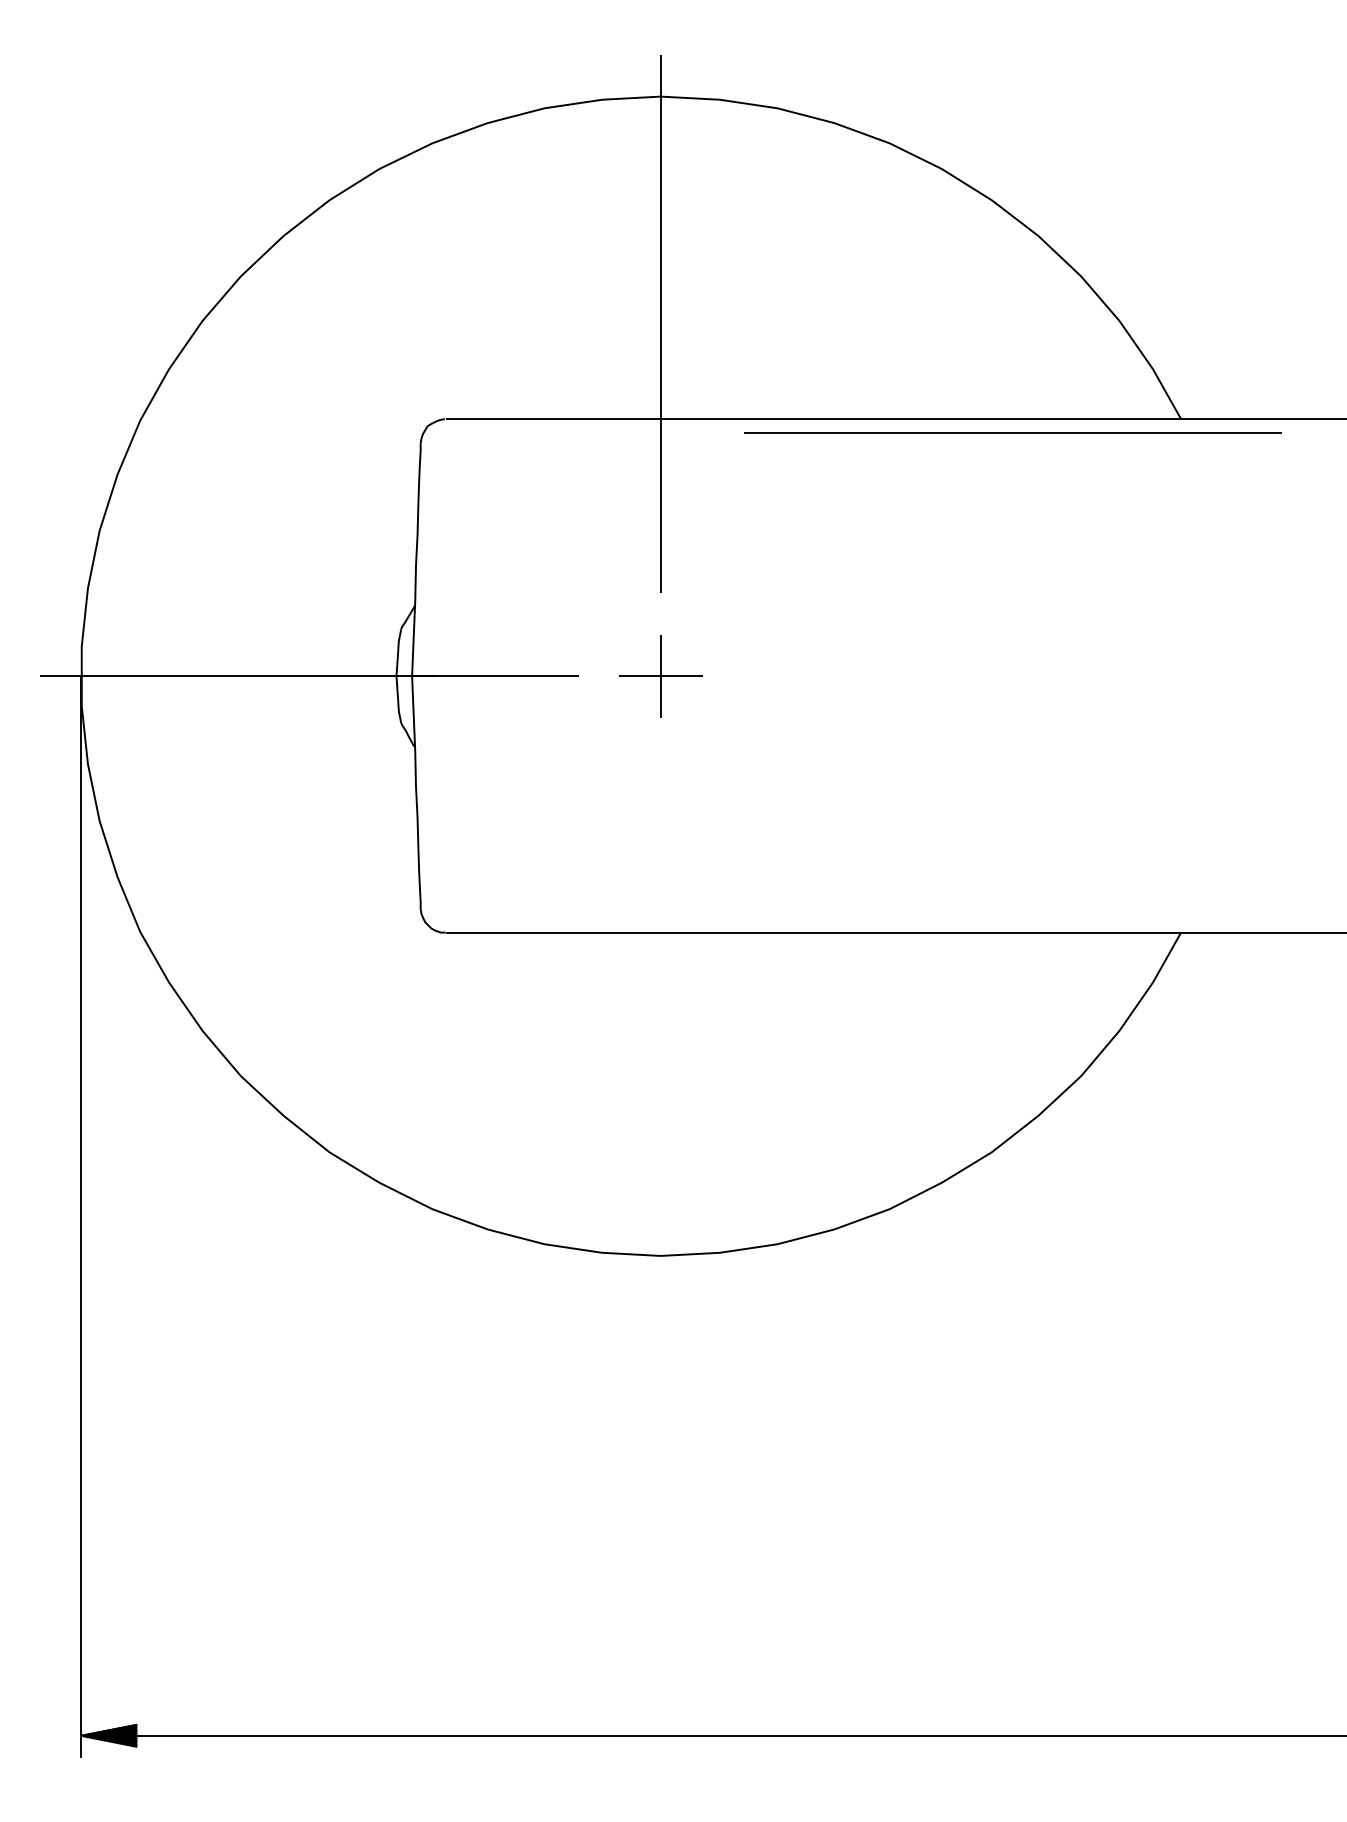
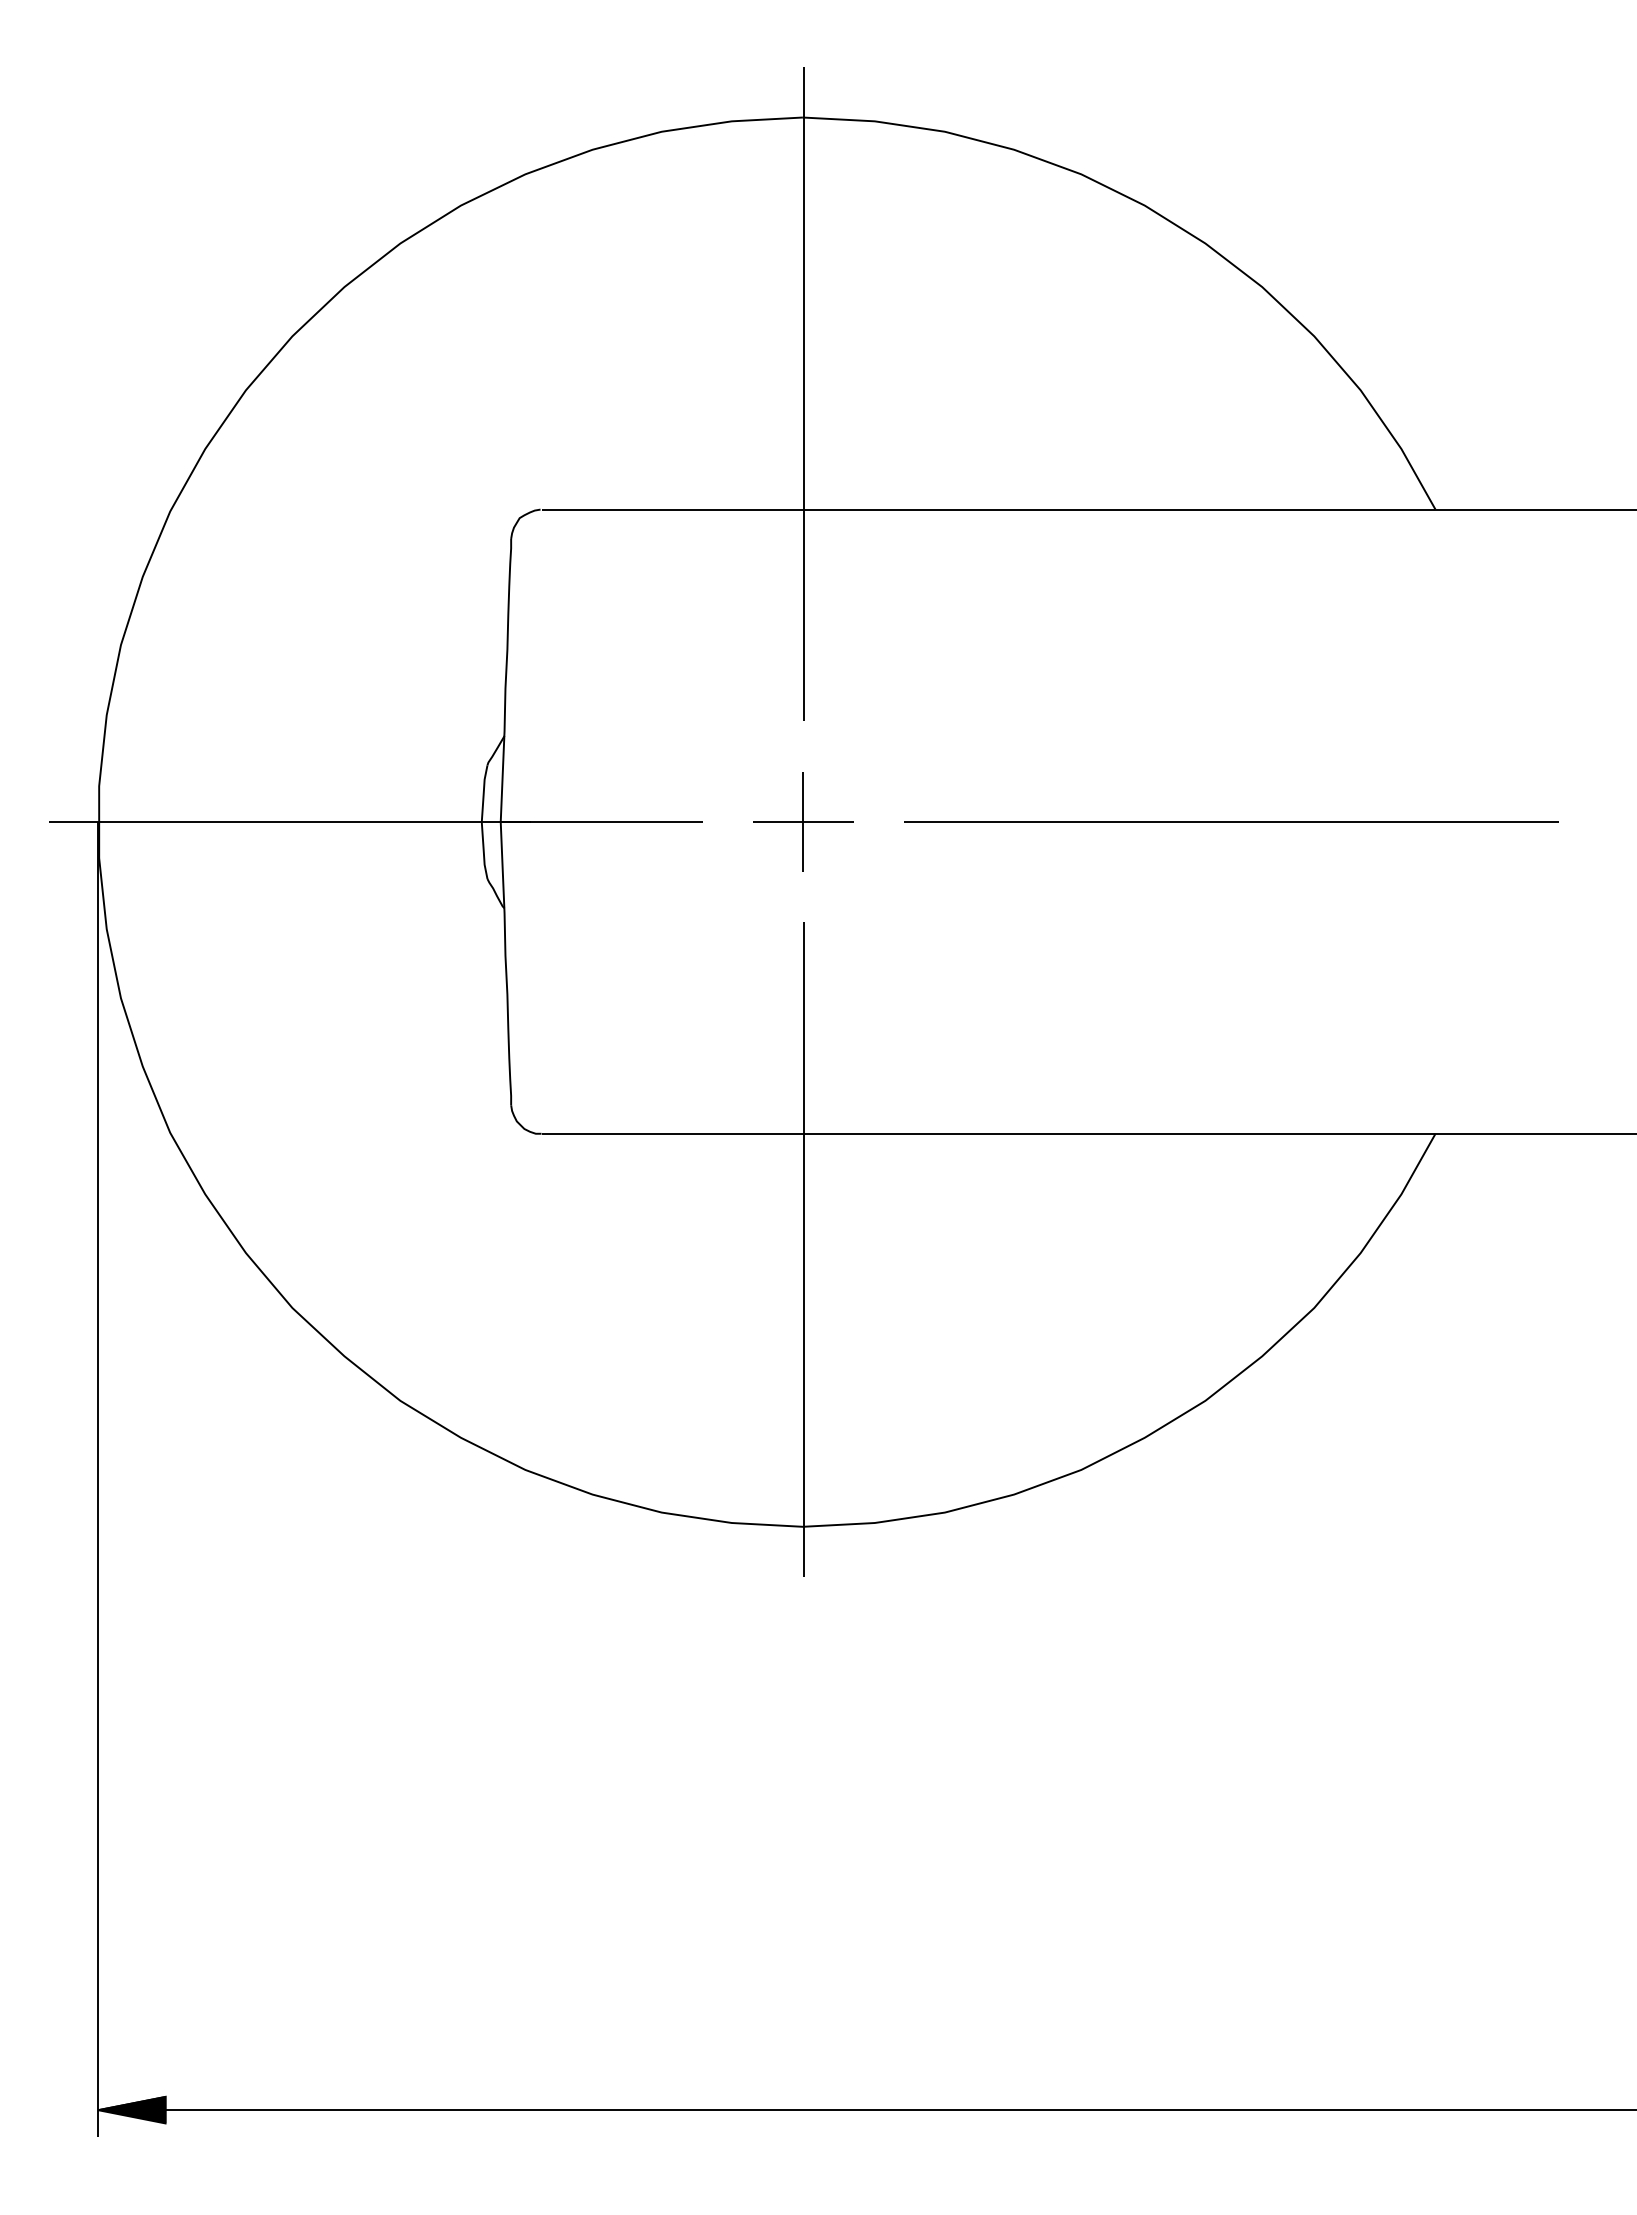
line: (1012, 432) -> (1230, 821), moved
line: (661, 1027) -> (803, 1249), added

